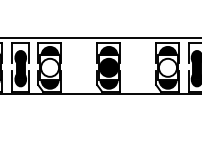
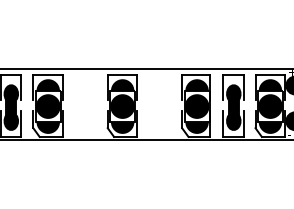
fill: (49, 67) -> (47, 106), added
fill: (167, 67) -> (196, 106), added

